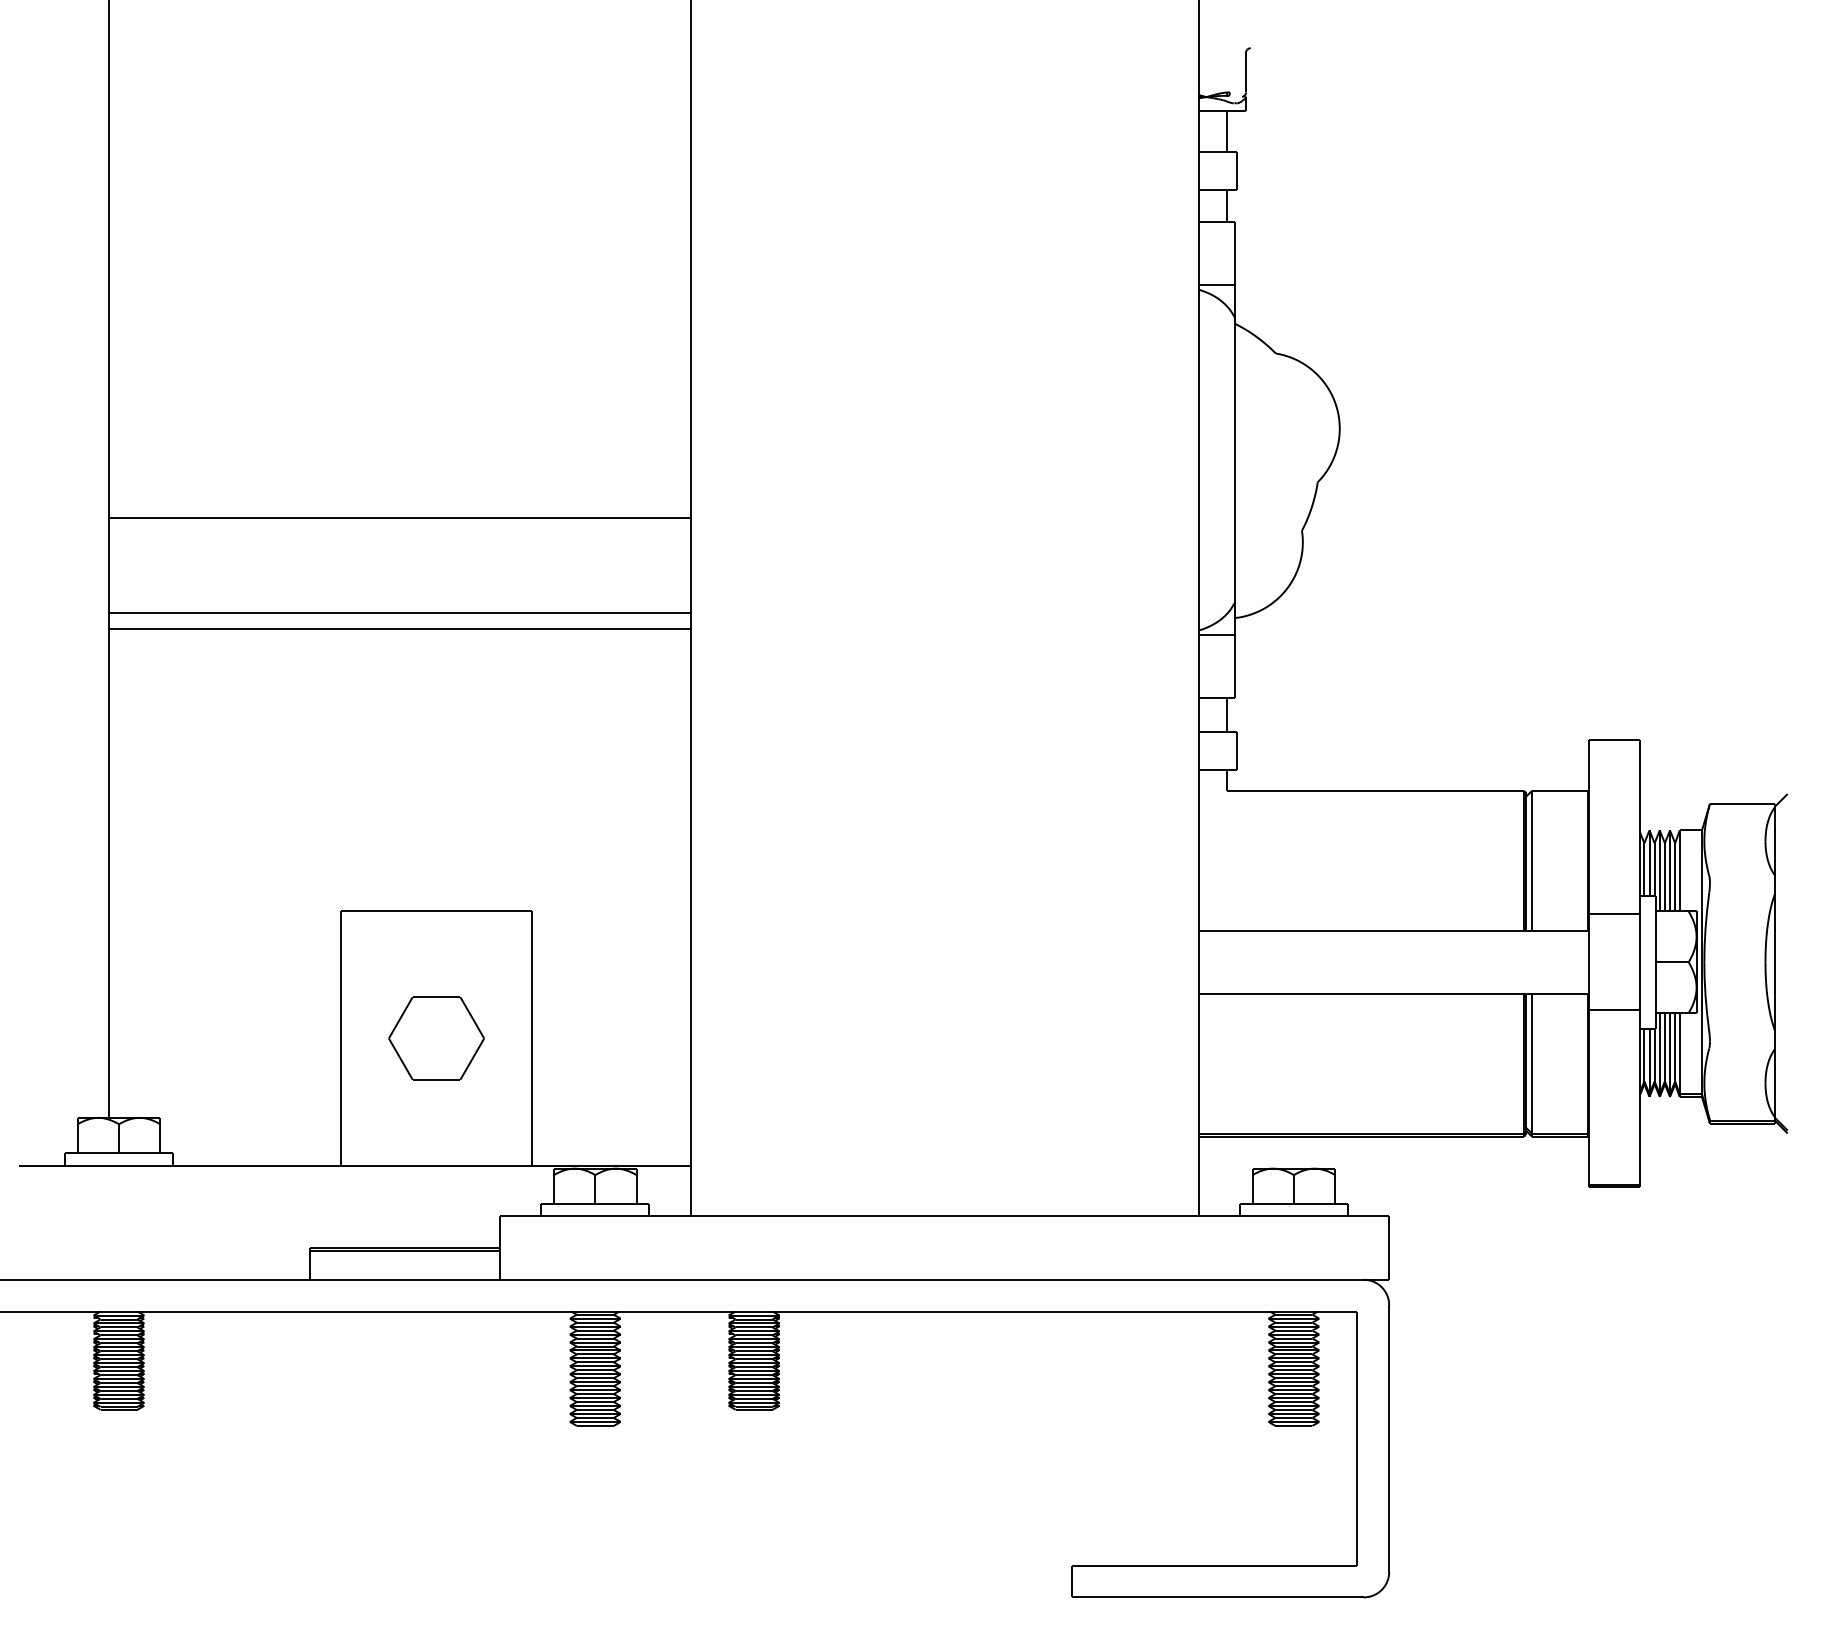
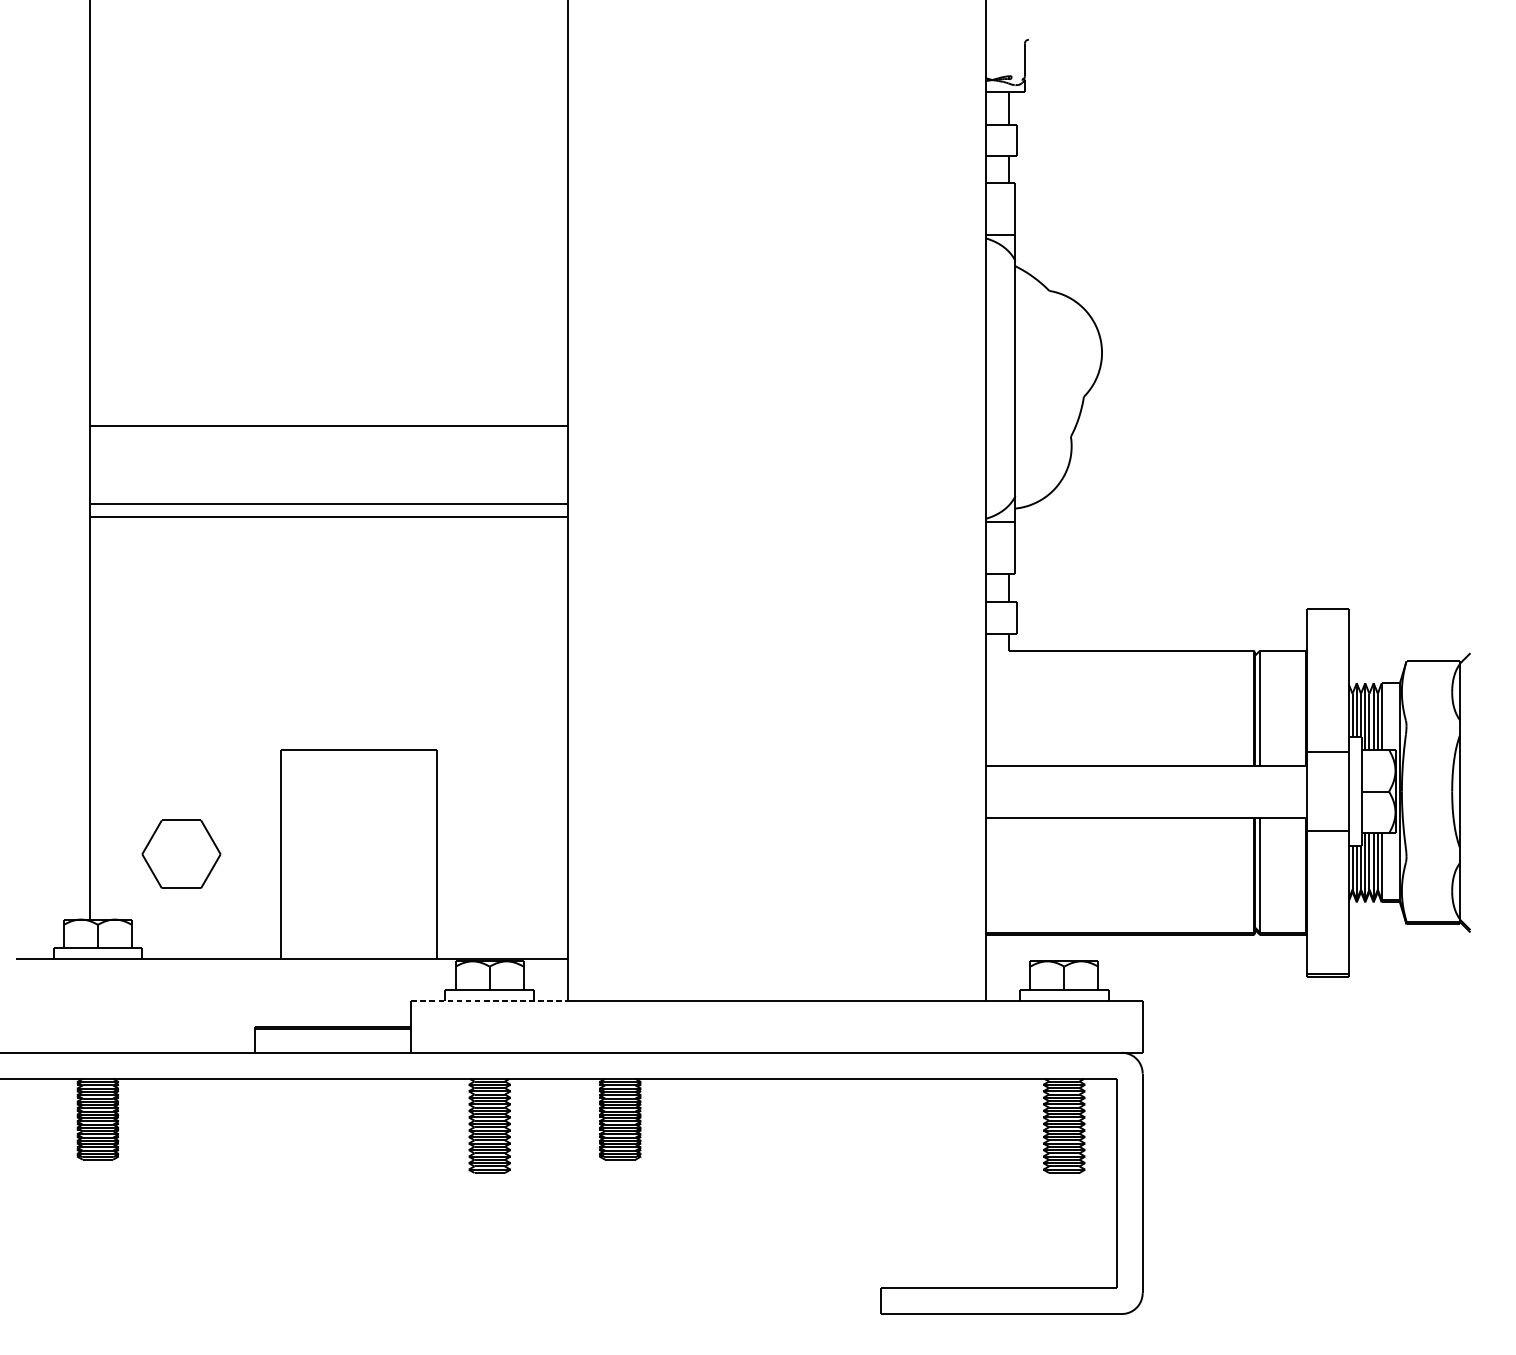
part: (436, 1038) -> (181, 854), moved
line: (595, 1216) -> (489, 1000), solid -> dashed

